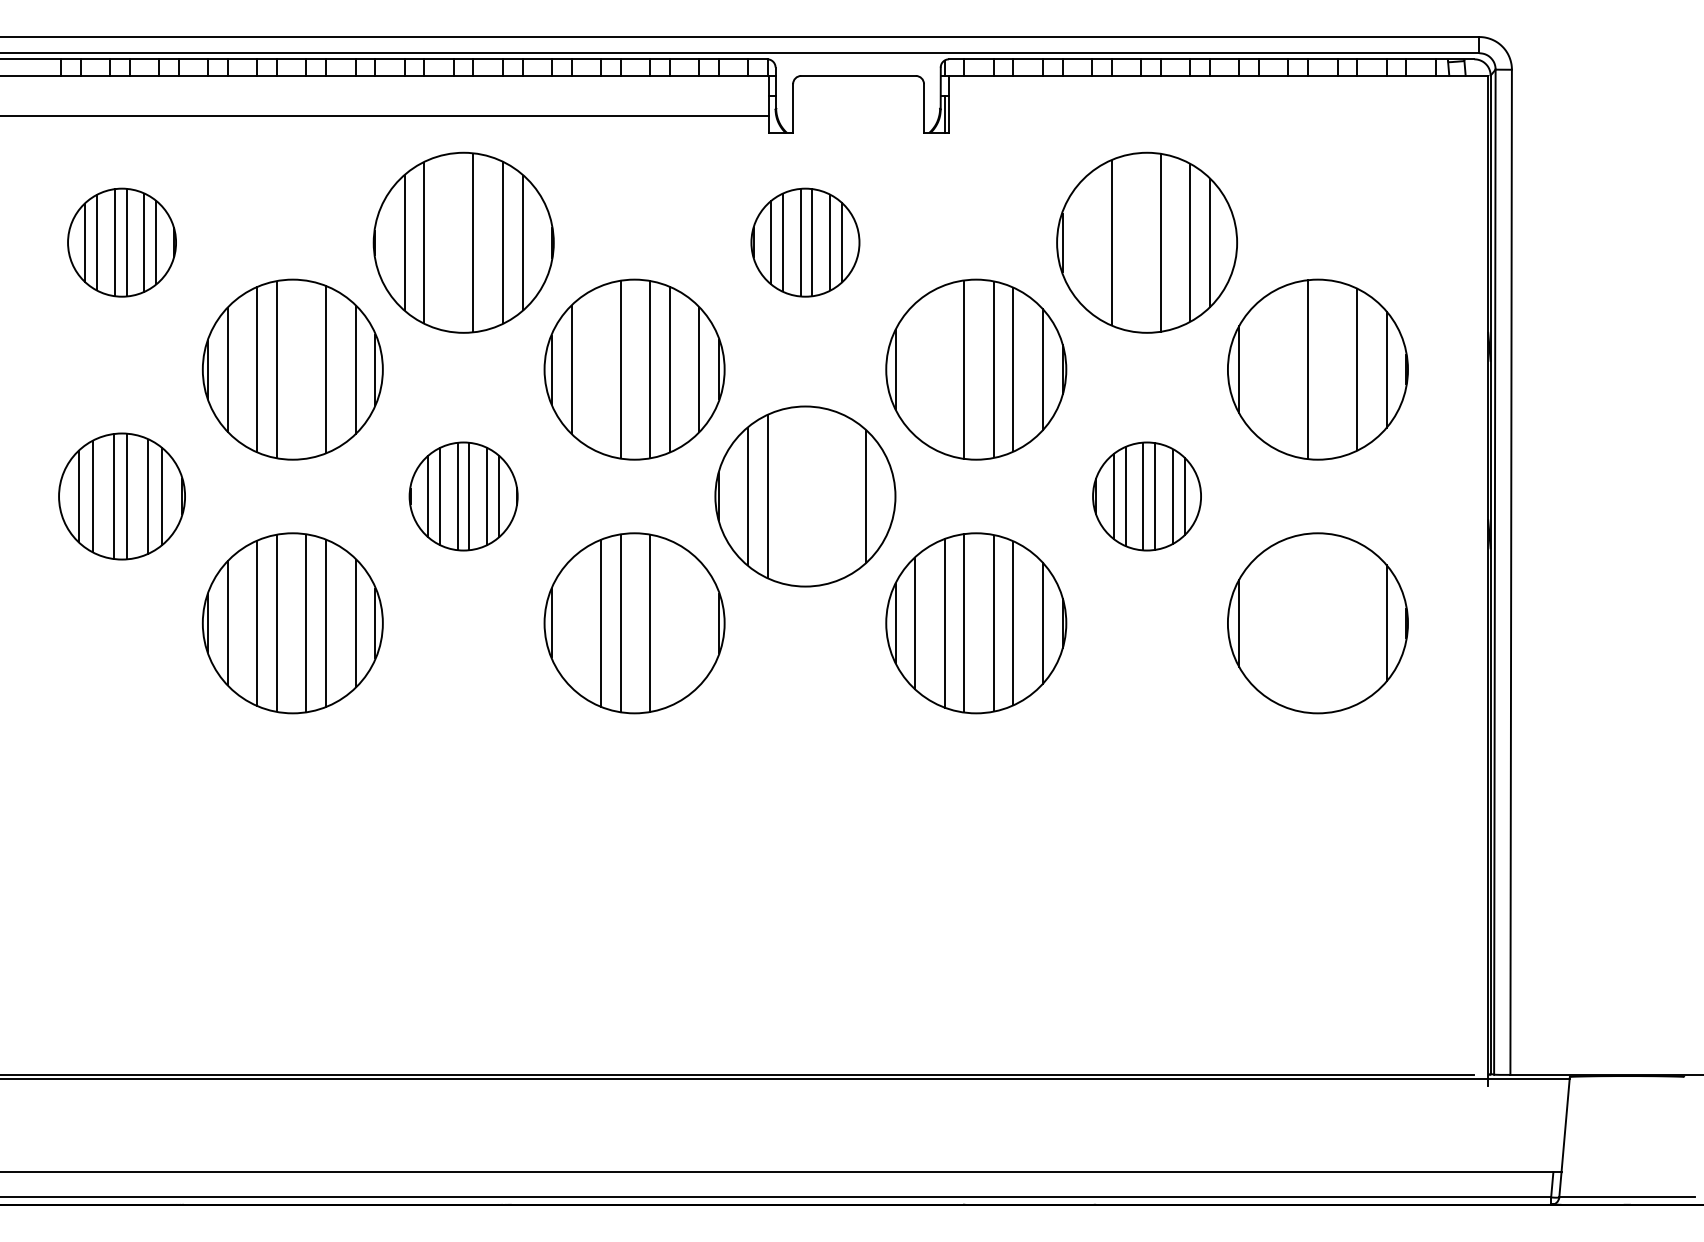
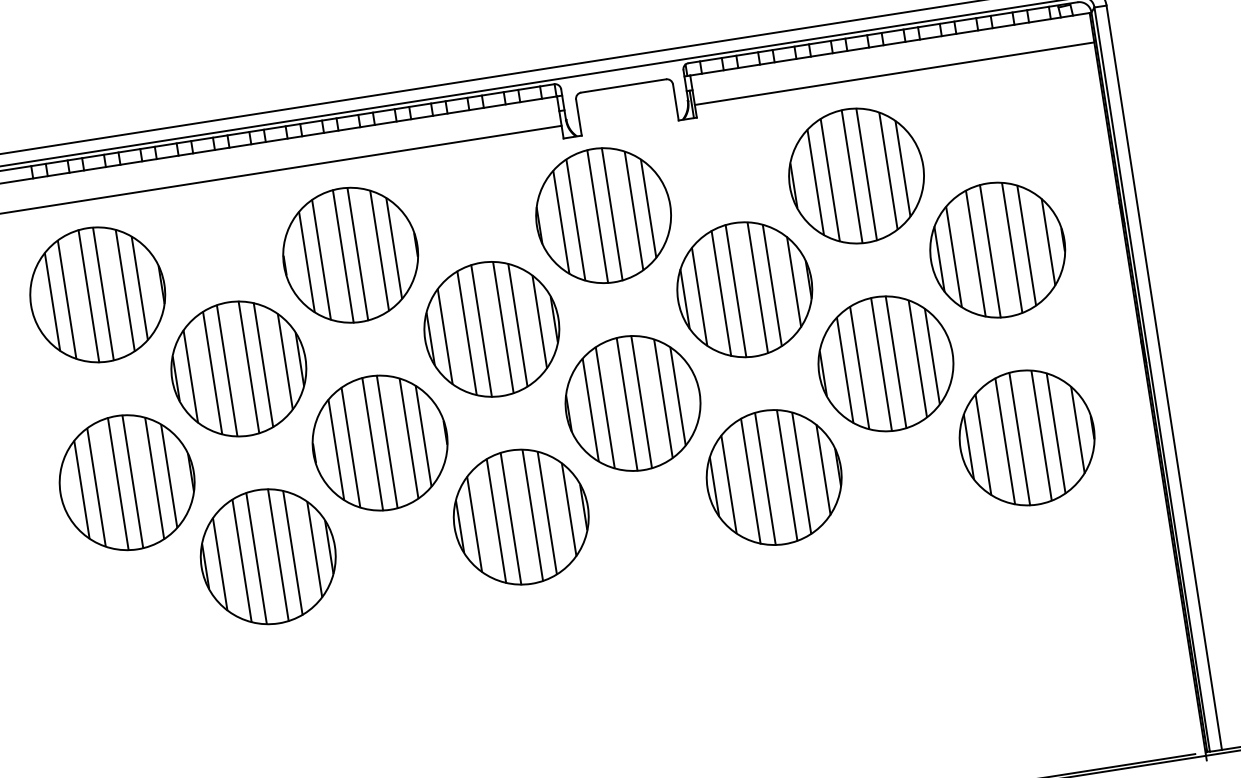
line: (1218, 115) -> (894, 73), added
part: (121, 242) -> (97, 294), size x1.67
line: (453, 242) -> (343, 256), added
part: (805, 242) -> (603, 215), size x1.67
line: (1092, 242) -> (816, 182), added
line: (1141, 242) -> (852, 176), added
line: (306, 369) -> (248, 367), added
line: (601, 369) -> (467, 333), added
line: (915, 369) -> (699, 296), added
line: (944, 369) -> (721, 293), added
line: (1258, 369) -> (953, 256), added
line: (1288, 369) -> (975, 253), added
line: (1337, 369) -> (1012, 247), added
part: (121, 496) -> (126, 482), size x1.43
part: (463, 496) -> (379, 443), size x1.67
line: (797, 496) -> (627, 404), added
line: (817, 496) -> (641, 402), added
line: (846, 496) -> (663, 398), added
part: (1146, 496) -> (885, 363), size x1.67
line: (571, 622) -> (474, 523), added
line: (669, 622) -> (547, 512), added
line: (1307, 622) -> (1019, 438), added
line: (699, 623) -> (569, 509), added
line: (1258, 623) -> (983, 444), added
line: (1288, 623) -> (1005, 441), added
line: (1337, 623) -> (1041, 435), added
line: (1357, 623) -> (1056, 433), added

